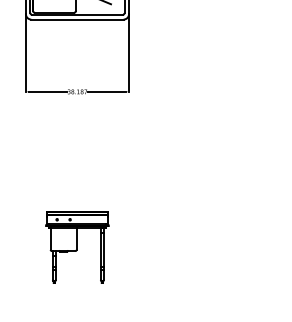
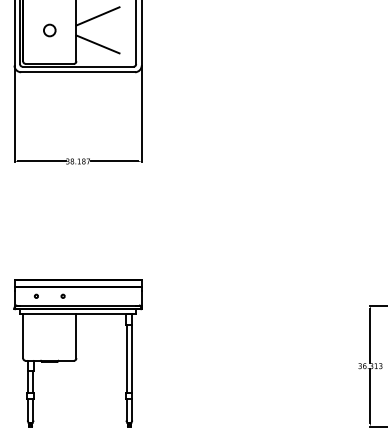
part: (76, 247) -> (77, 353), size x1.67

